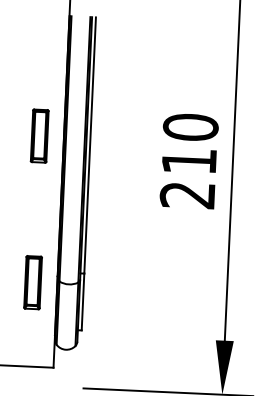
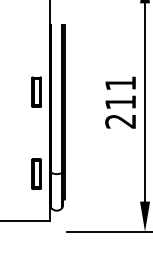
text: (190, 127) -> (120, 83), 210 -> 211

